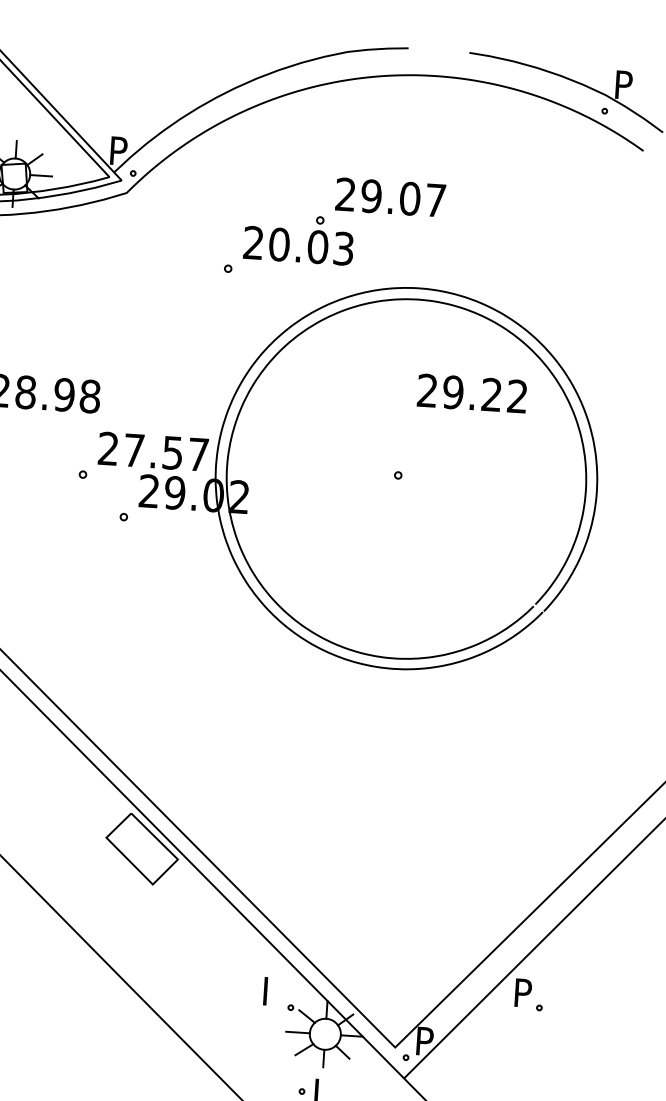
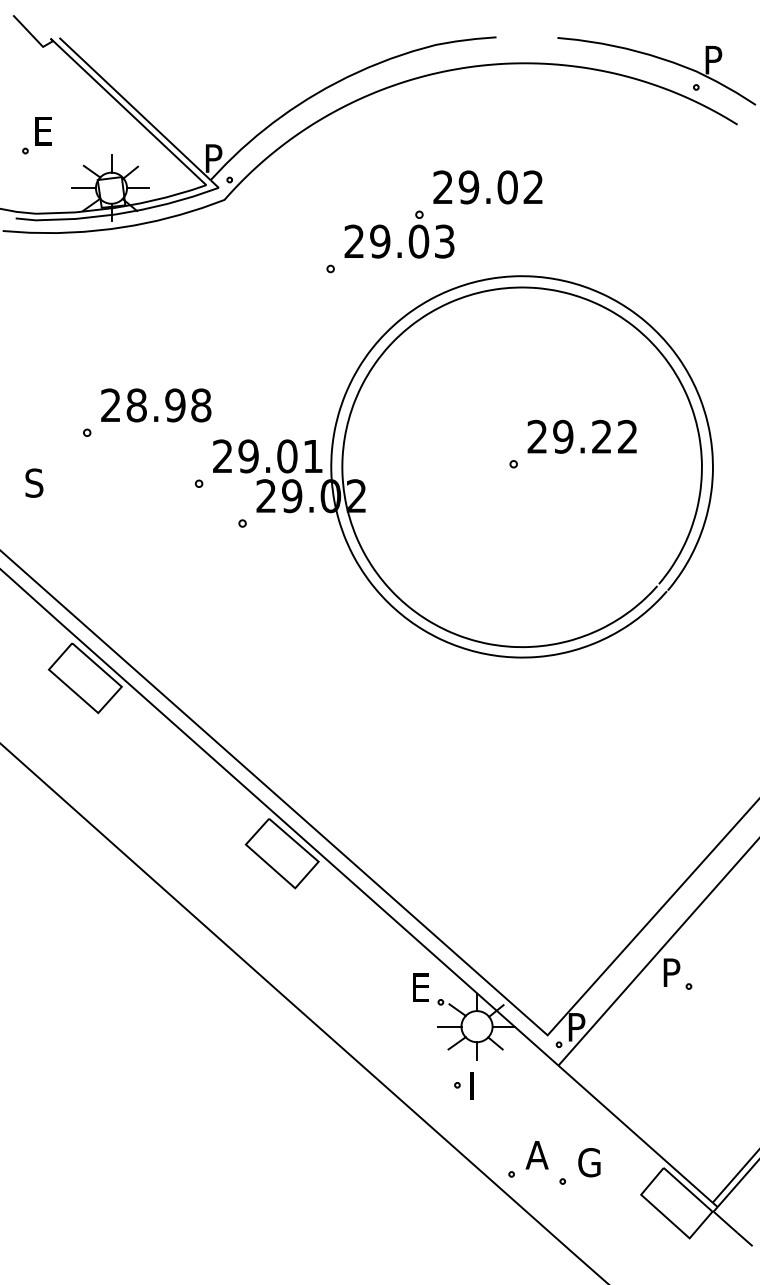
text: (434, 199) -> (532, 186), 29.07 -> 29.02
text: (279, 244) -> (380, 241), 20.03 -> 29.03
text: (471, 393) -> (581, 436), moved
text: (166, 452) -> (280, 456), 27.57 -> 29.01
text: (273, 991) -> (422, 987), I -> E

